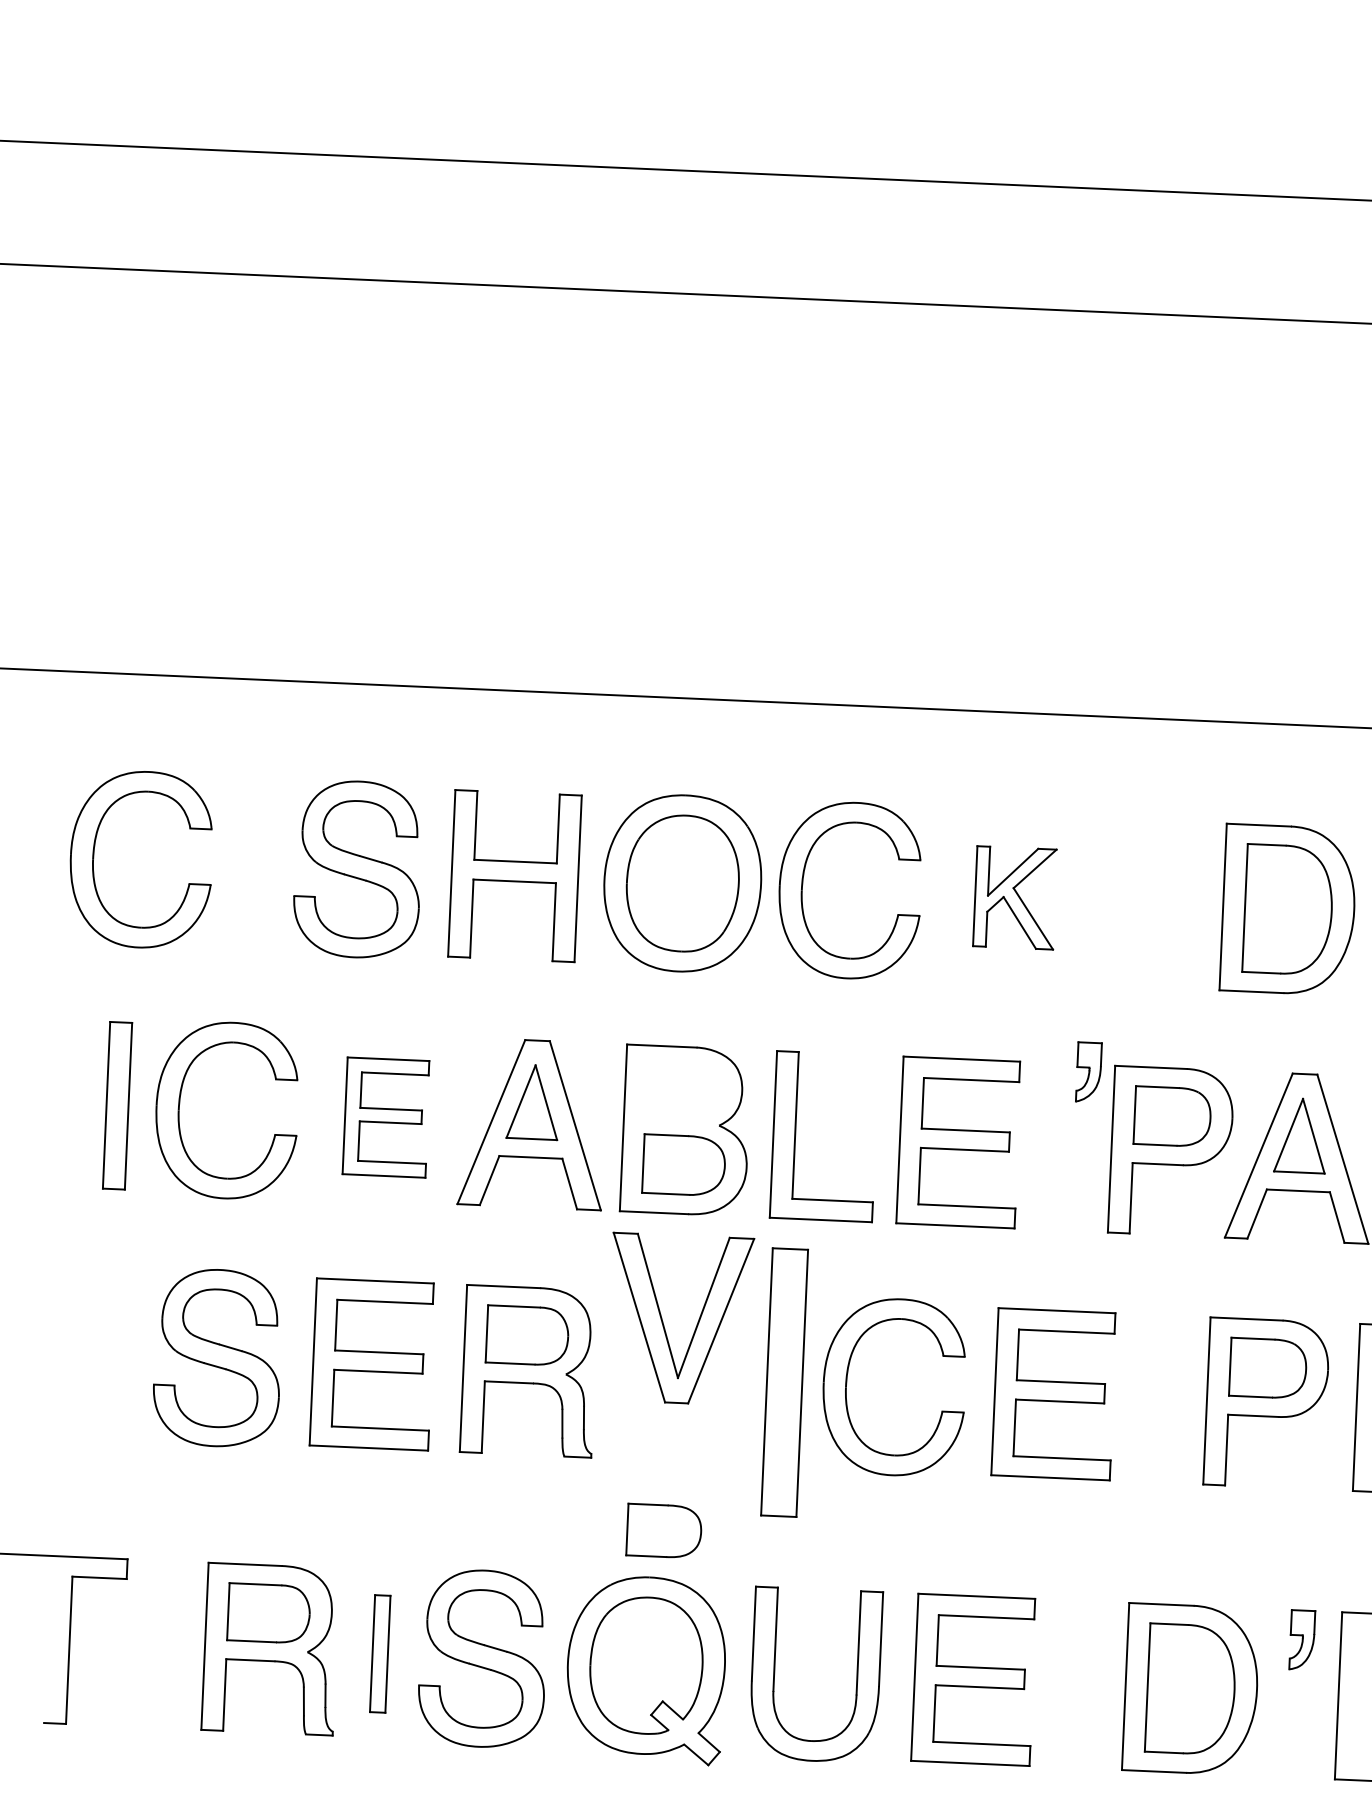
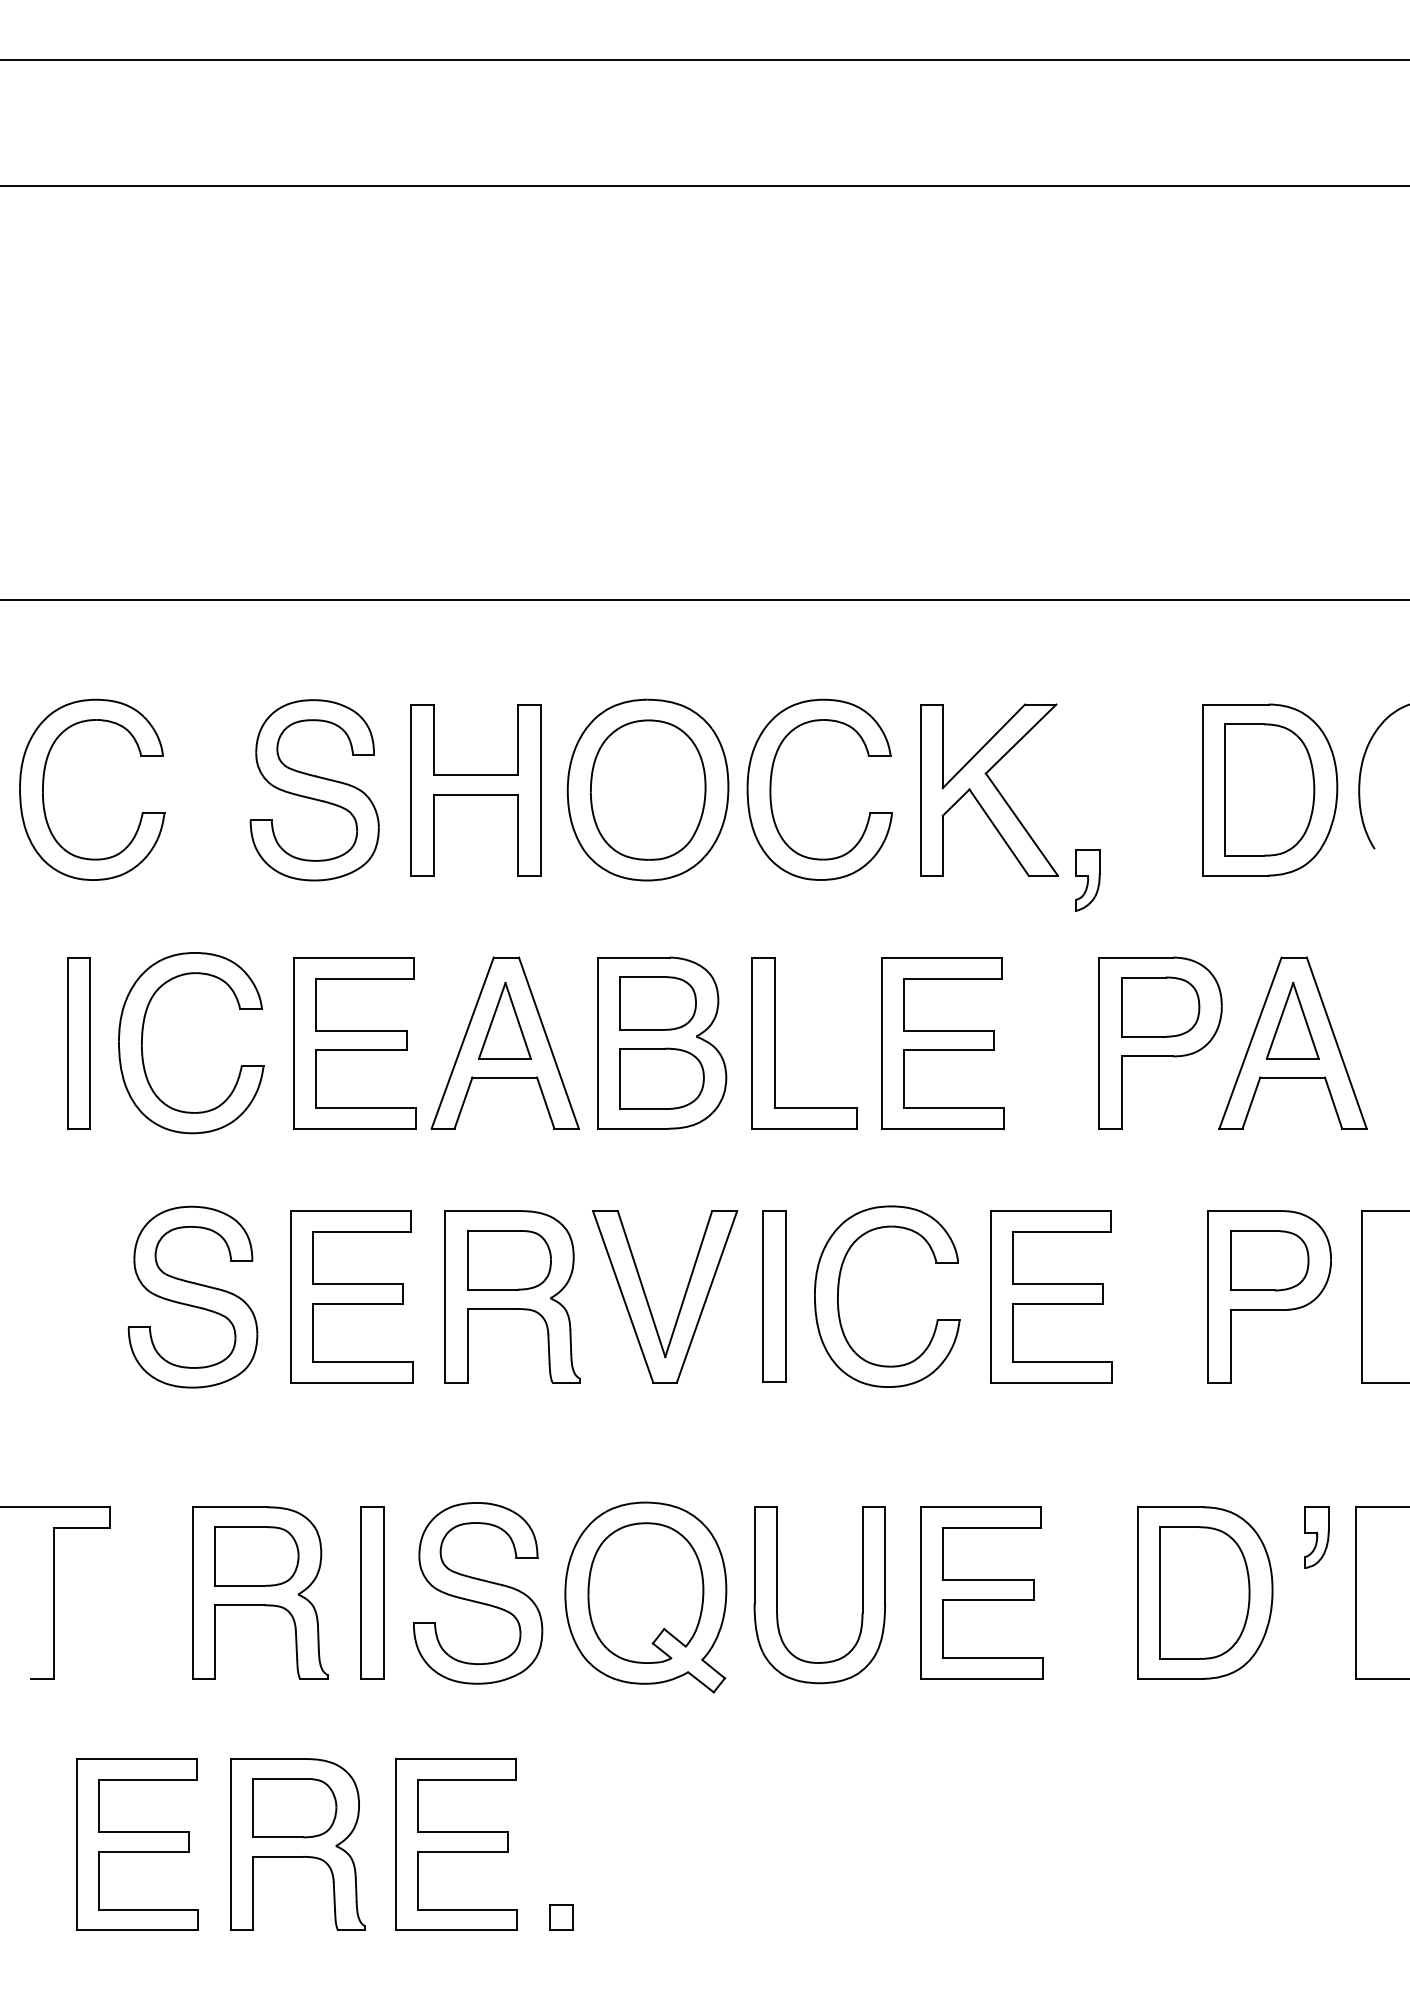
part: (1015, 897) -> (989, 789), size x1.67
part: (1088, 1072) -> (1087, 880), moved
part: (385, 1117) -> (354, 1043), size x1.43
part: (696, 1325) -> (681, 1302), moved
part: (784, 1382) -> (774, 1296), size x0.62
part: (663, 1531) -> (657, 1003), moved
part: (380, 1653) -> (372, 1592), size x1.43

